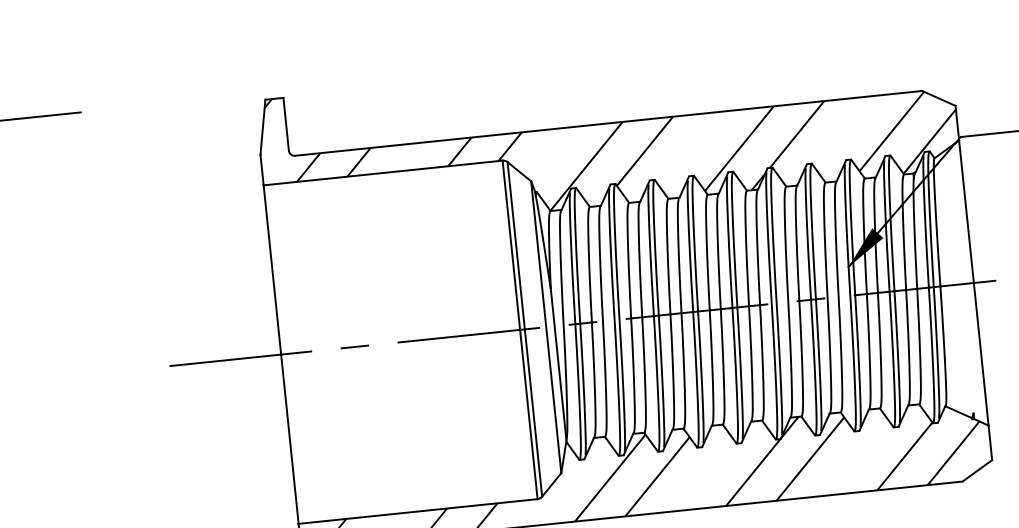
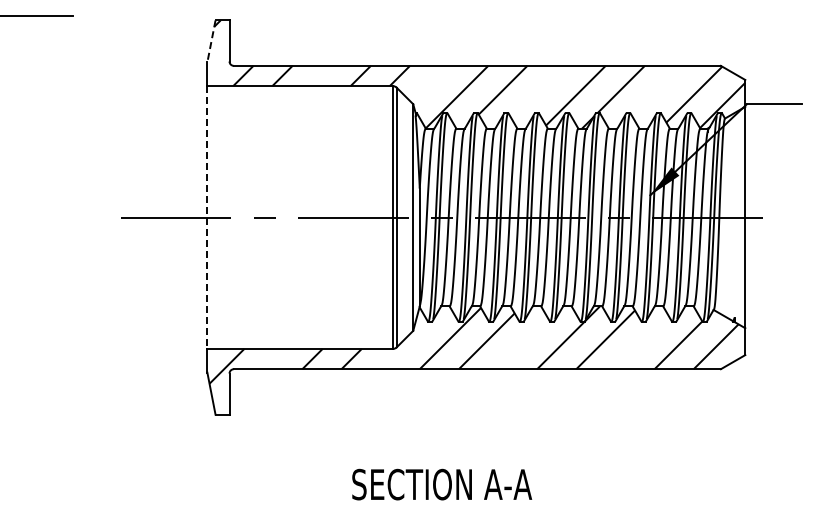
line: (263, 127) -> (211, 41), solid -> dashed
line: (281, 355) -> (207, 218), solid -> dashed

